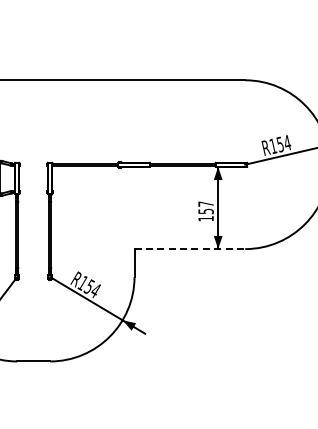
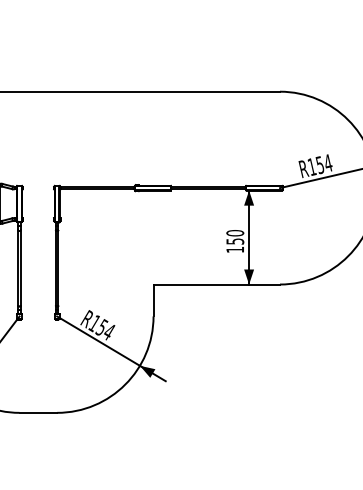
text: (205, 203) -> (234, 232), 157 -> 150
line: (190, 249) -> (217, 284), dashed -> solid

